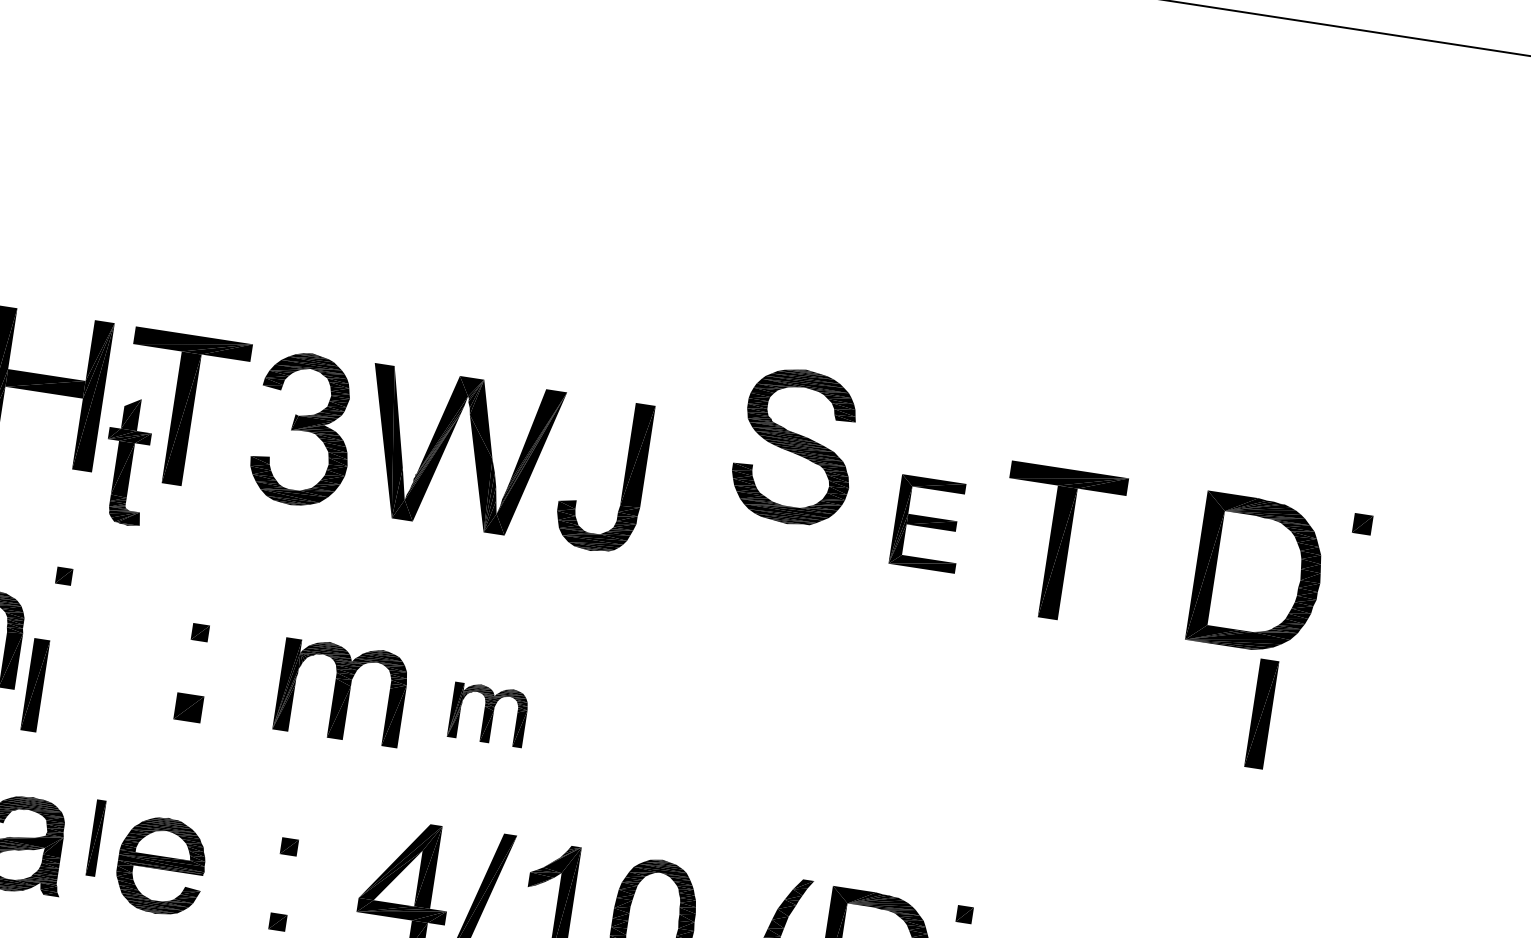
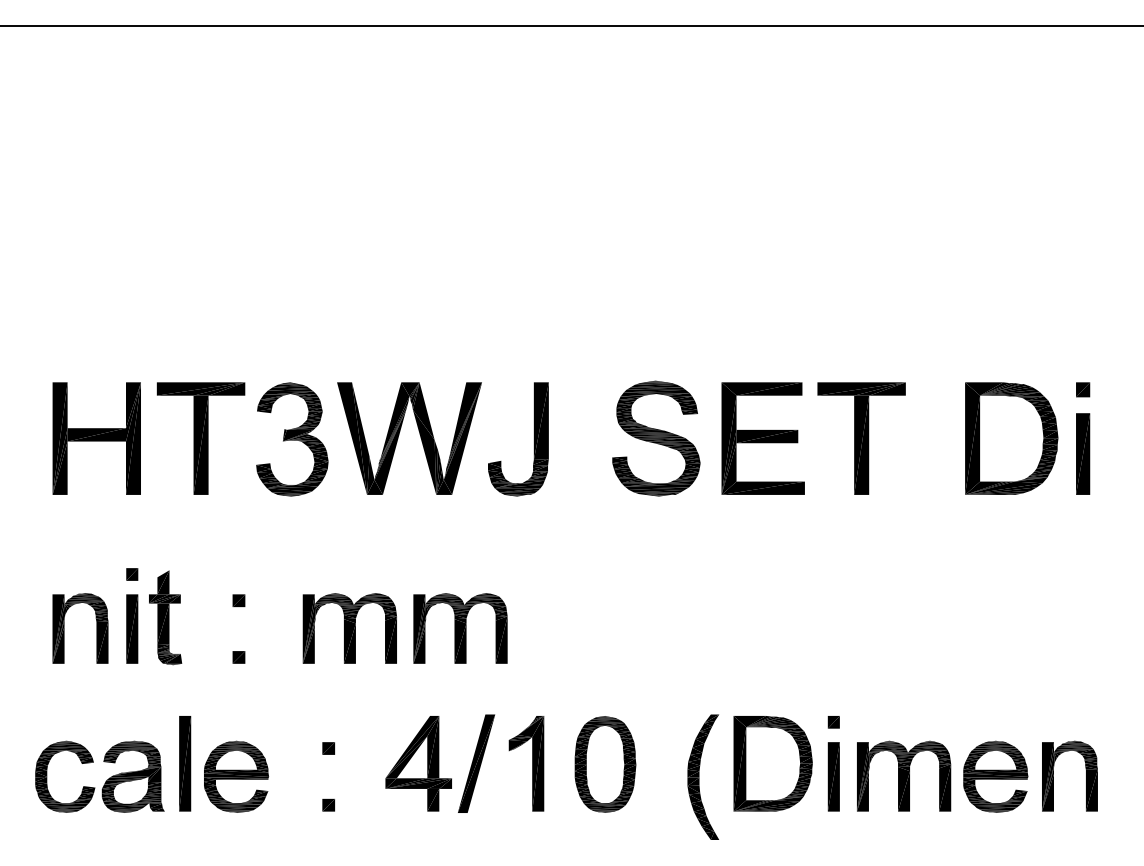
part: (795, 446) -> (656, 438), moved
part: (126, 460) -> (165, 617), moved
part: (927, 523) -> (762, 438), size x1.67
part: (35, 684) -> (132, 628), moved
part: (188, 707) -> (238, 657), size x0.62
part: (1262, 713) -> (1083, 453), moved
part: (488, 714) -> (460, 628), size x1.67
part: (96, 837) -> (185, 763), size x1.67

